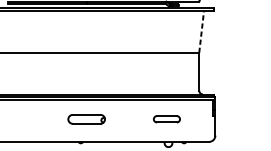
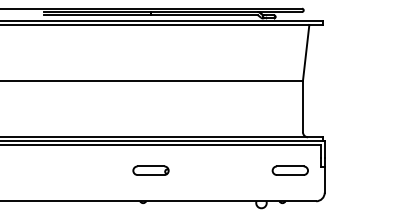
line: (201, 31) -> (306, 52), dashed -> solid
part: (86, 119) -> (150, 170), size x0.71
part: (166, 119) -> (289, 170), moved

